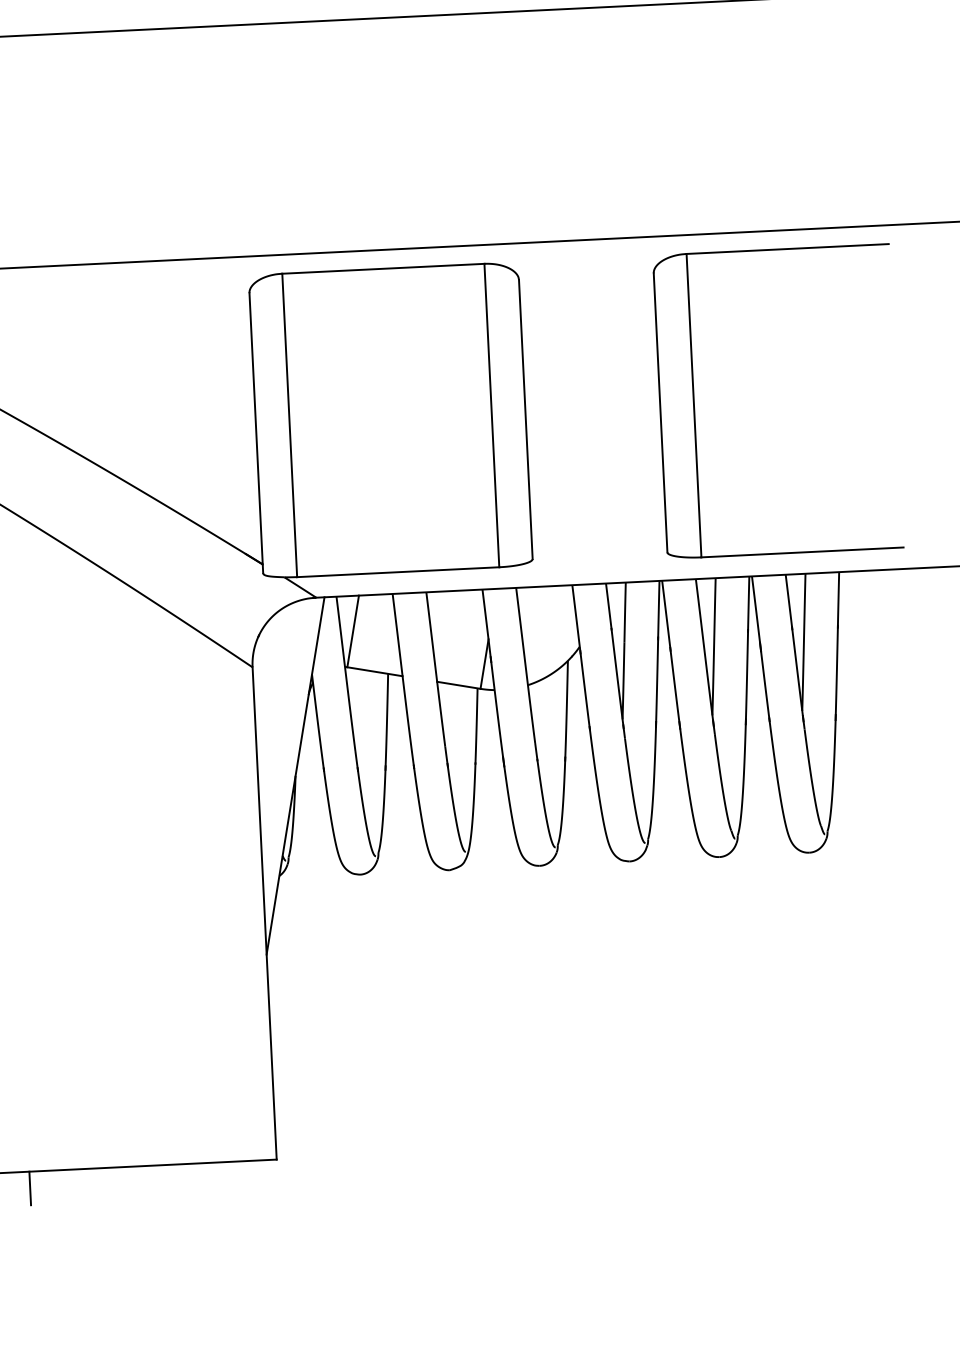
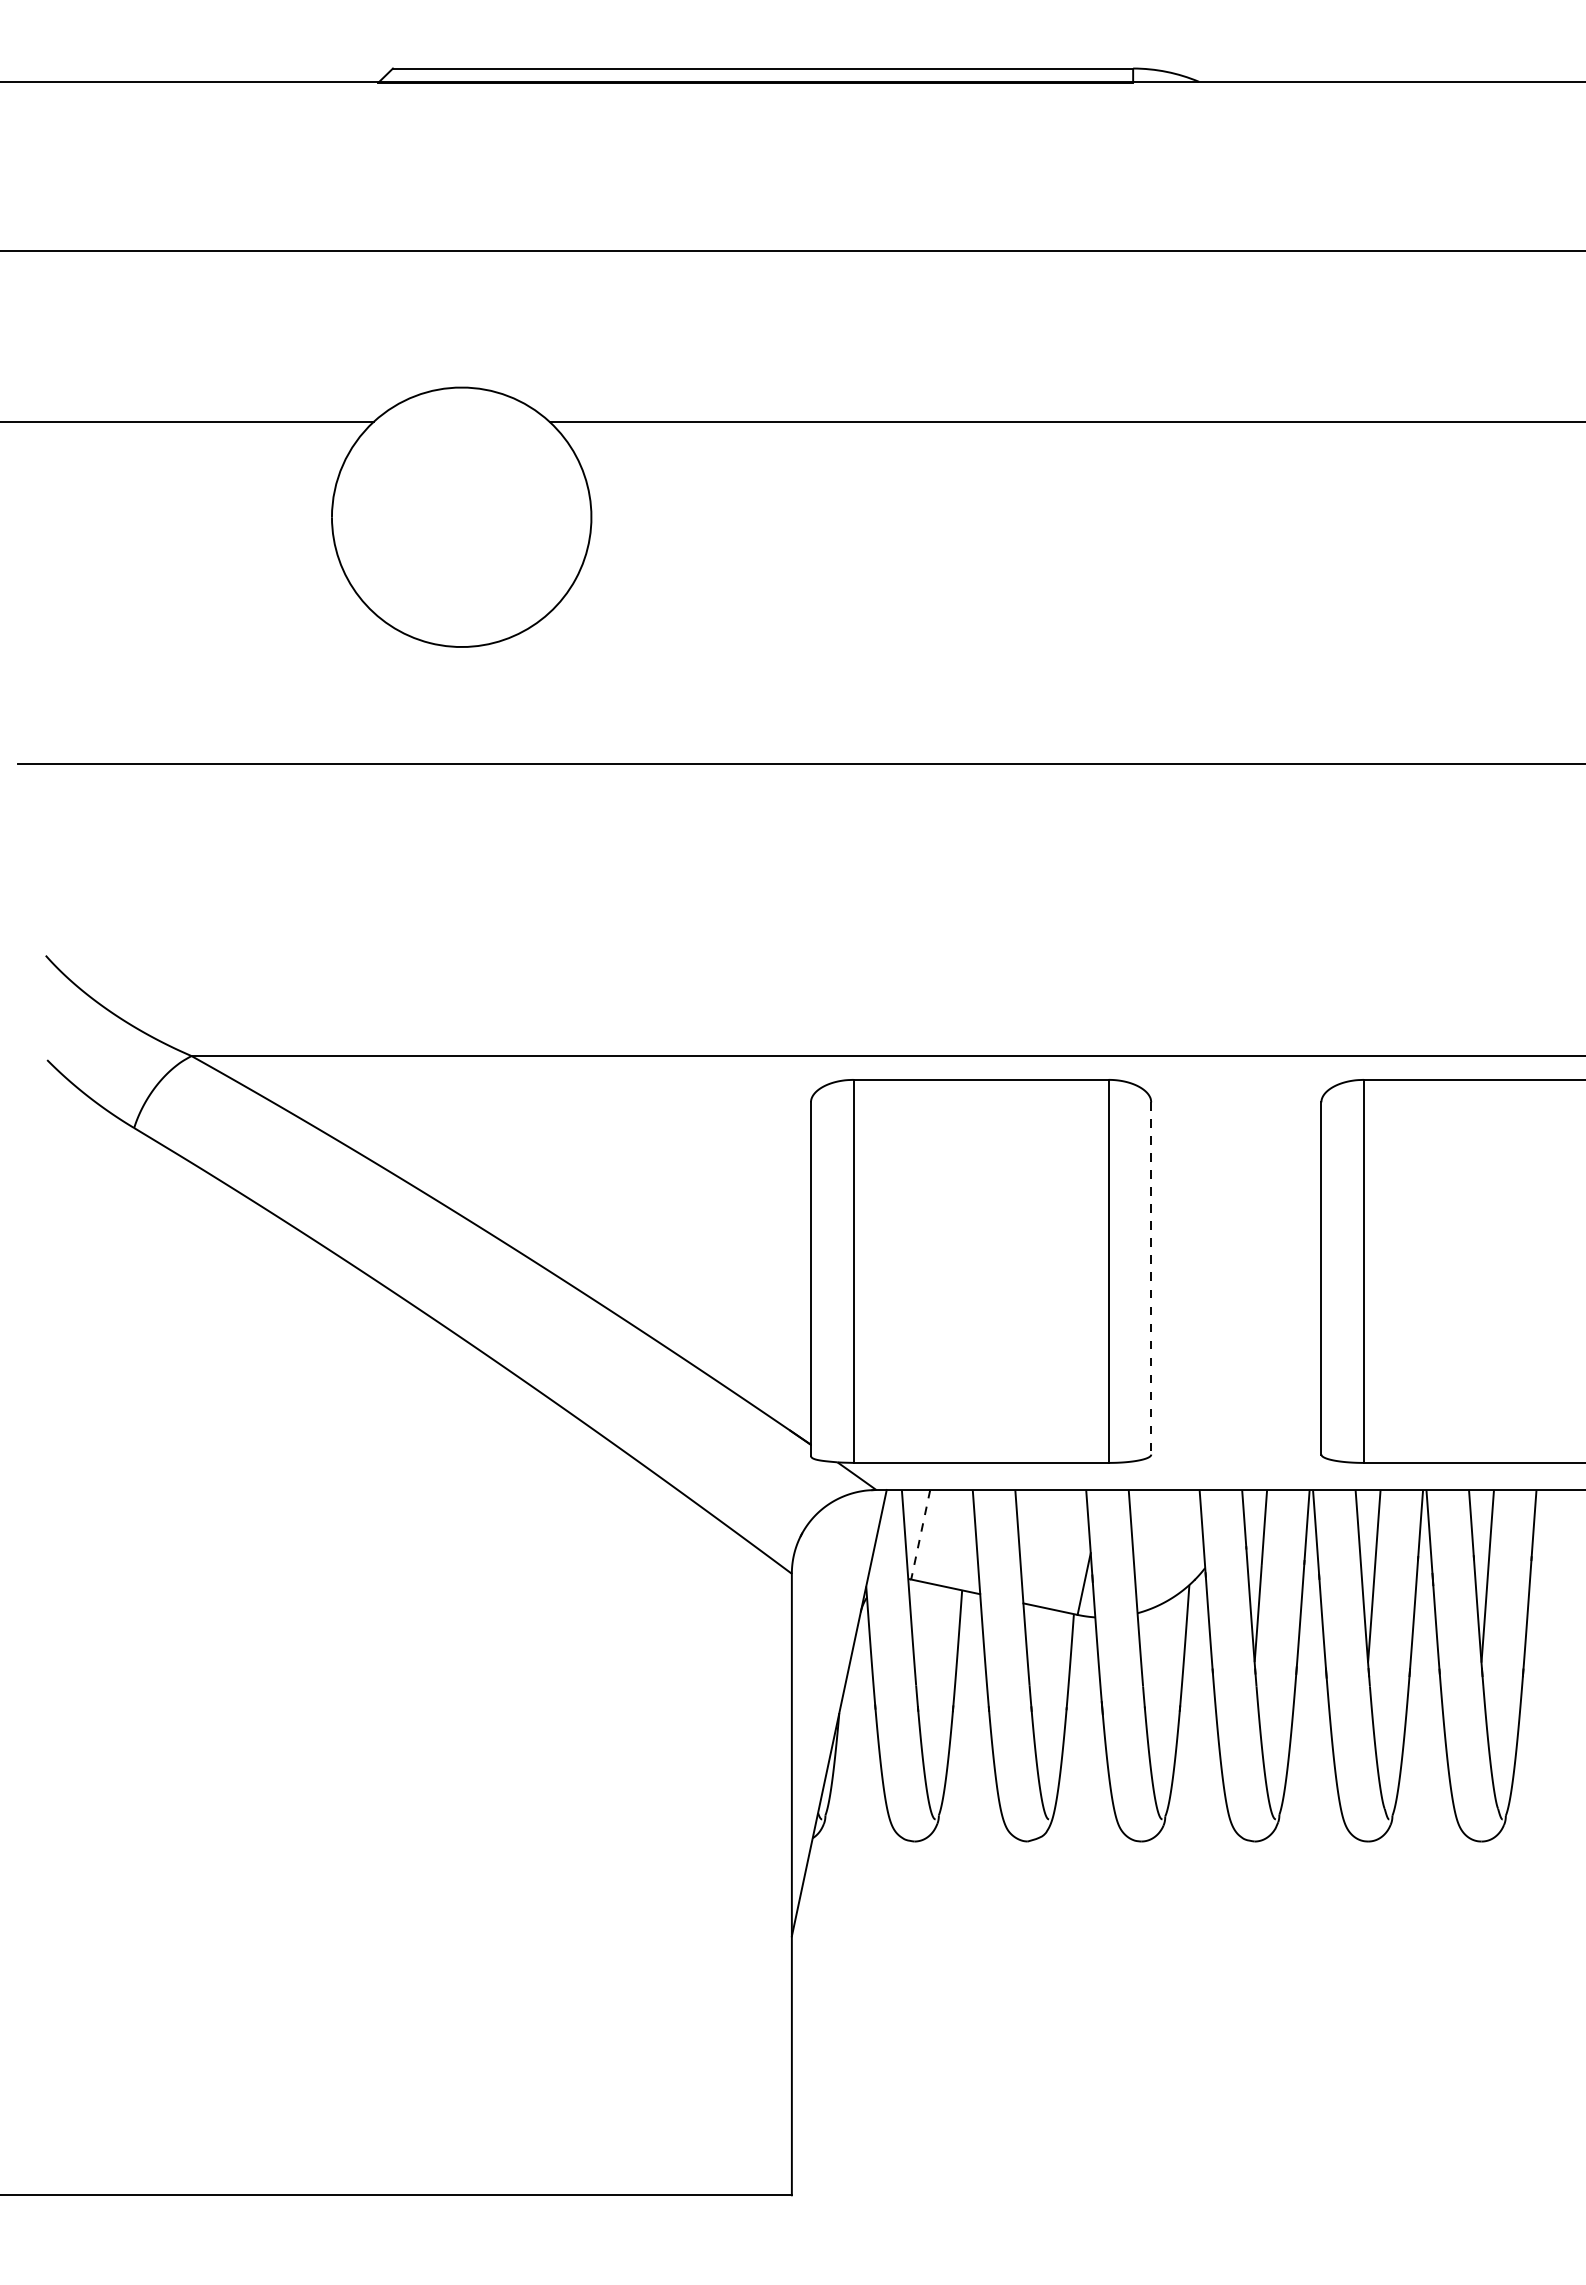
line: (526, 419) -> (1151, 1278), solid -> dashed
line: (352, 631) -> (920, 1534), solid -> dashed
line: (30, 1188) -> (479, 2216), removed

